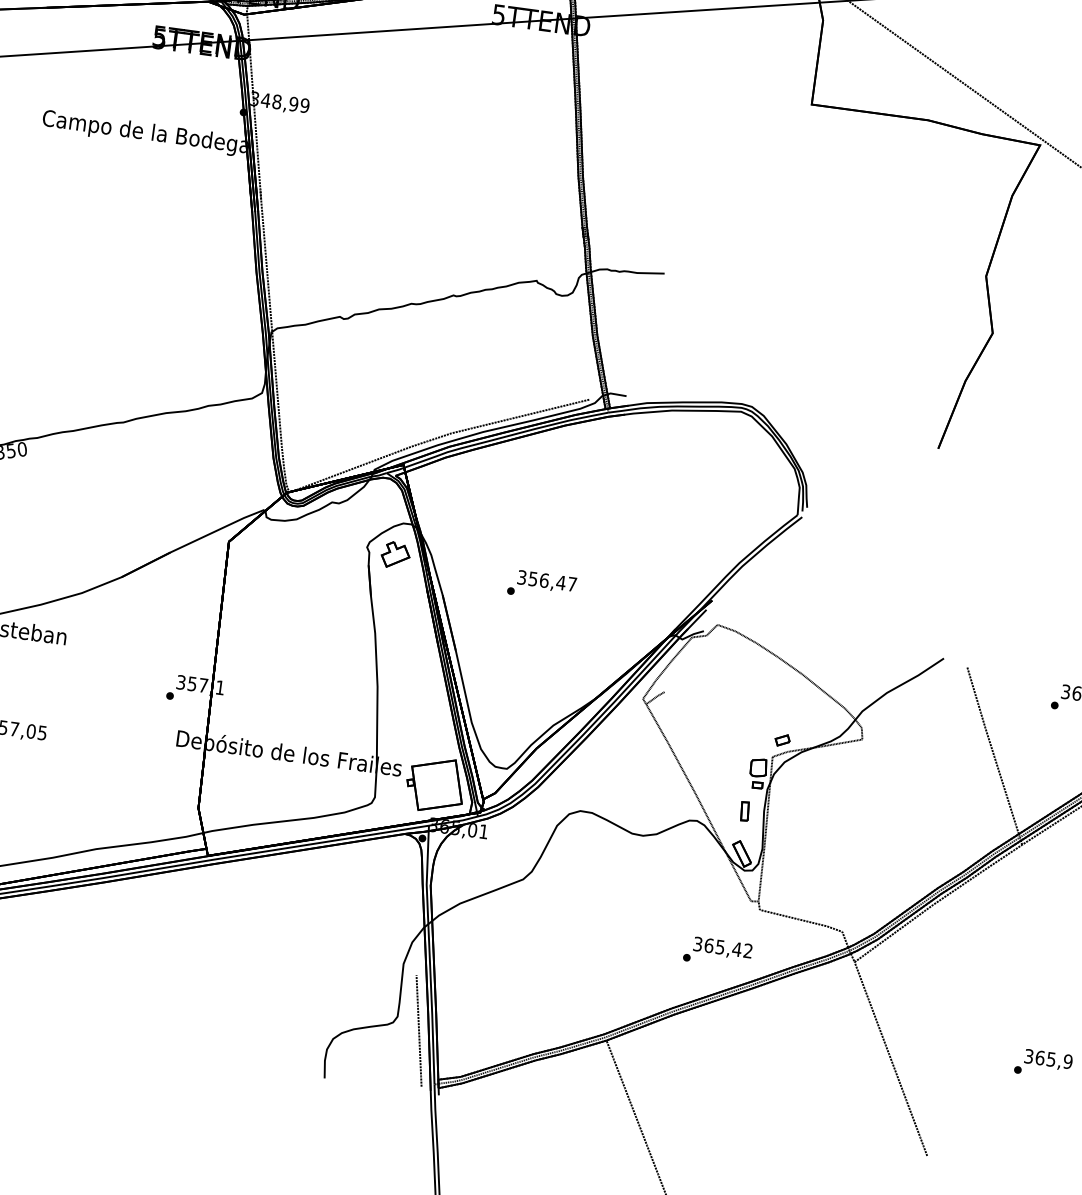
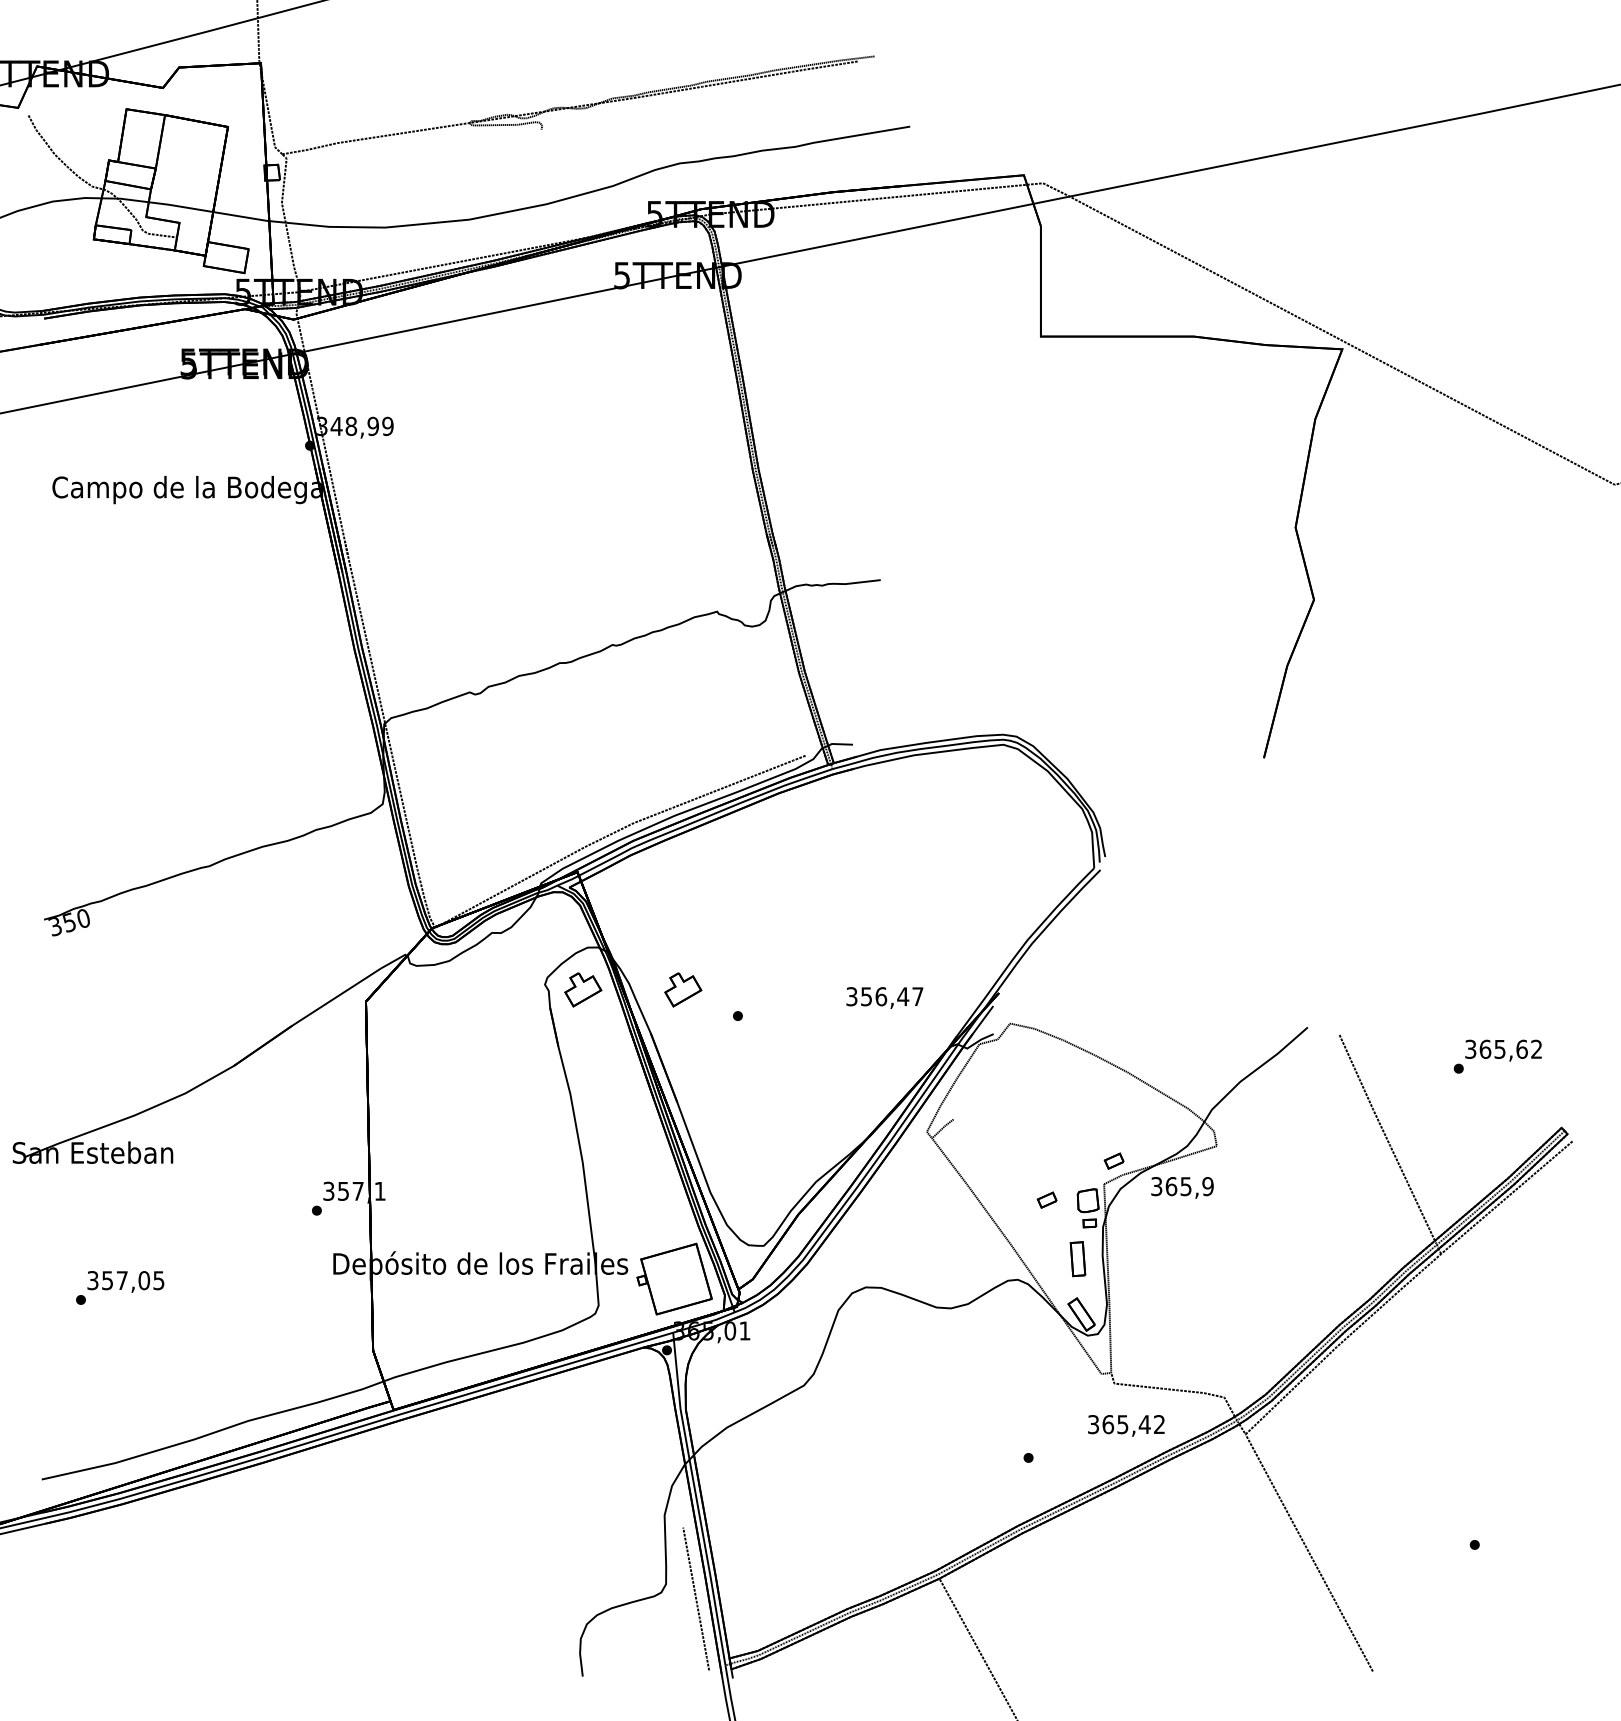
part: (472, 565) -> (683, 989), added
text: (546, 581) -> (884, 997), moved
part: (727, 762) -> (1046, 1199), added
part: (744, 811) -> (1077, 1259), size x1.4
text: (722, 948) -> (1126, 1425), moved
text: (1048, 1059) -> (1182, 1187), moved

